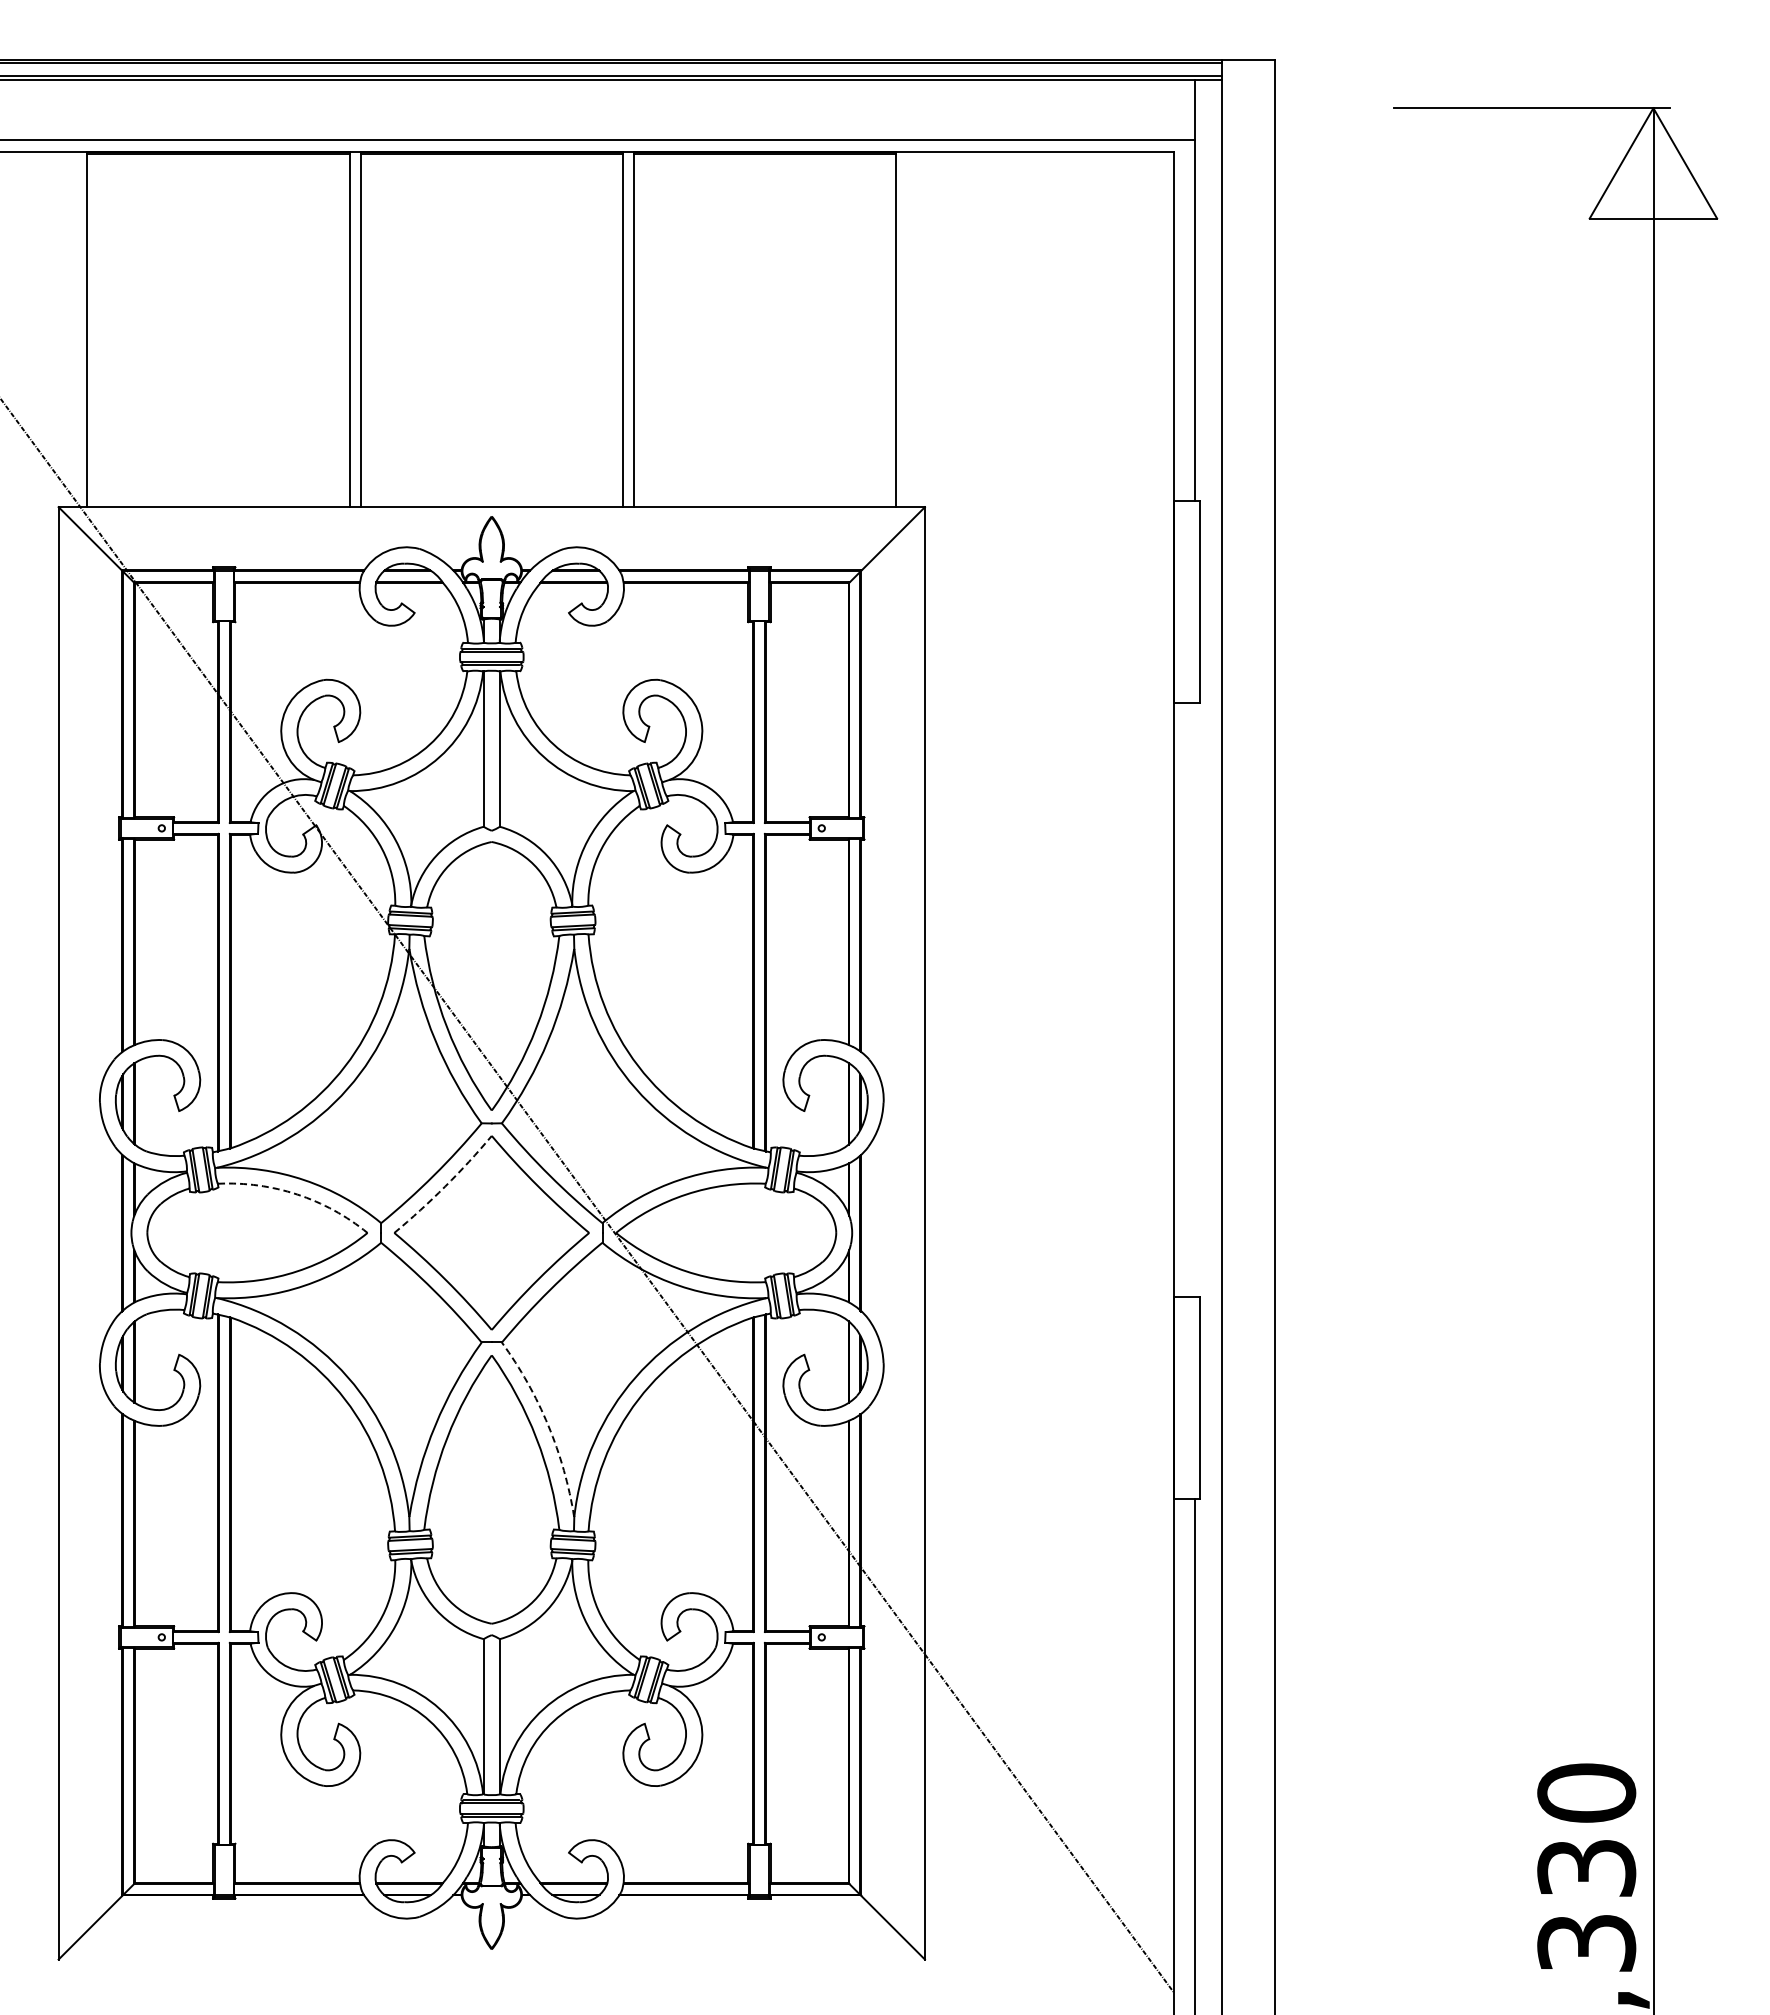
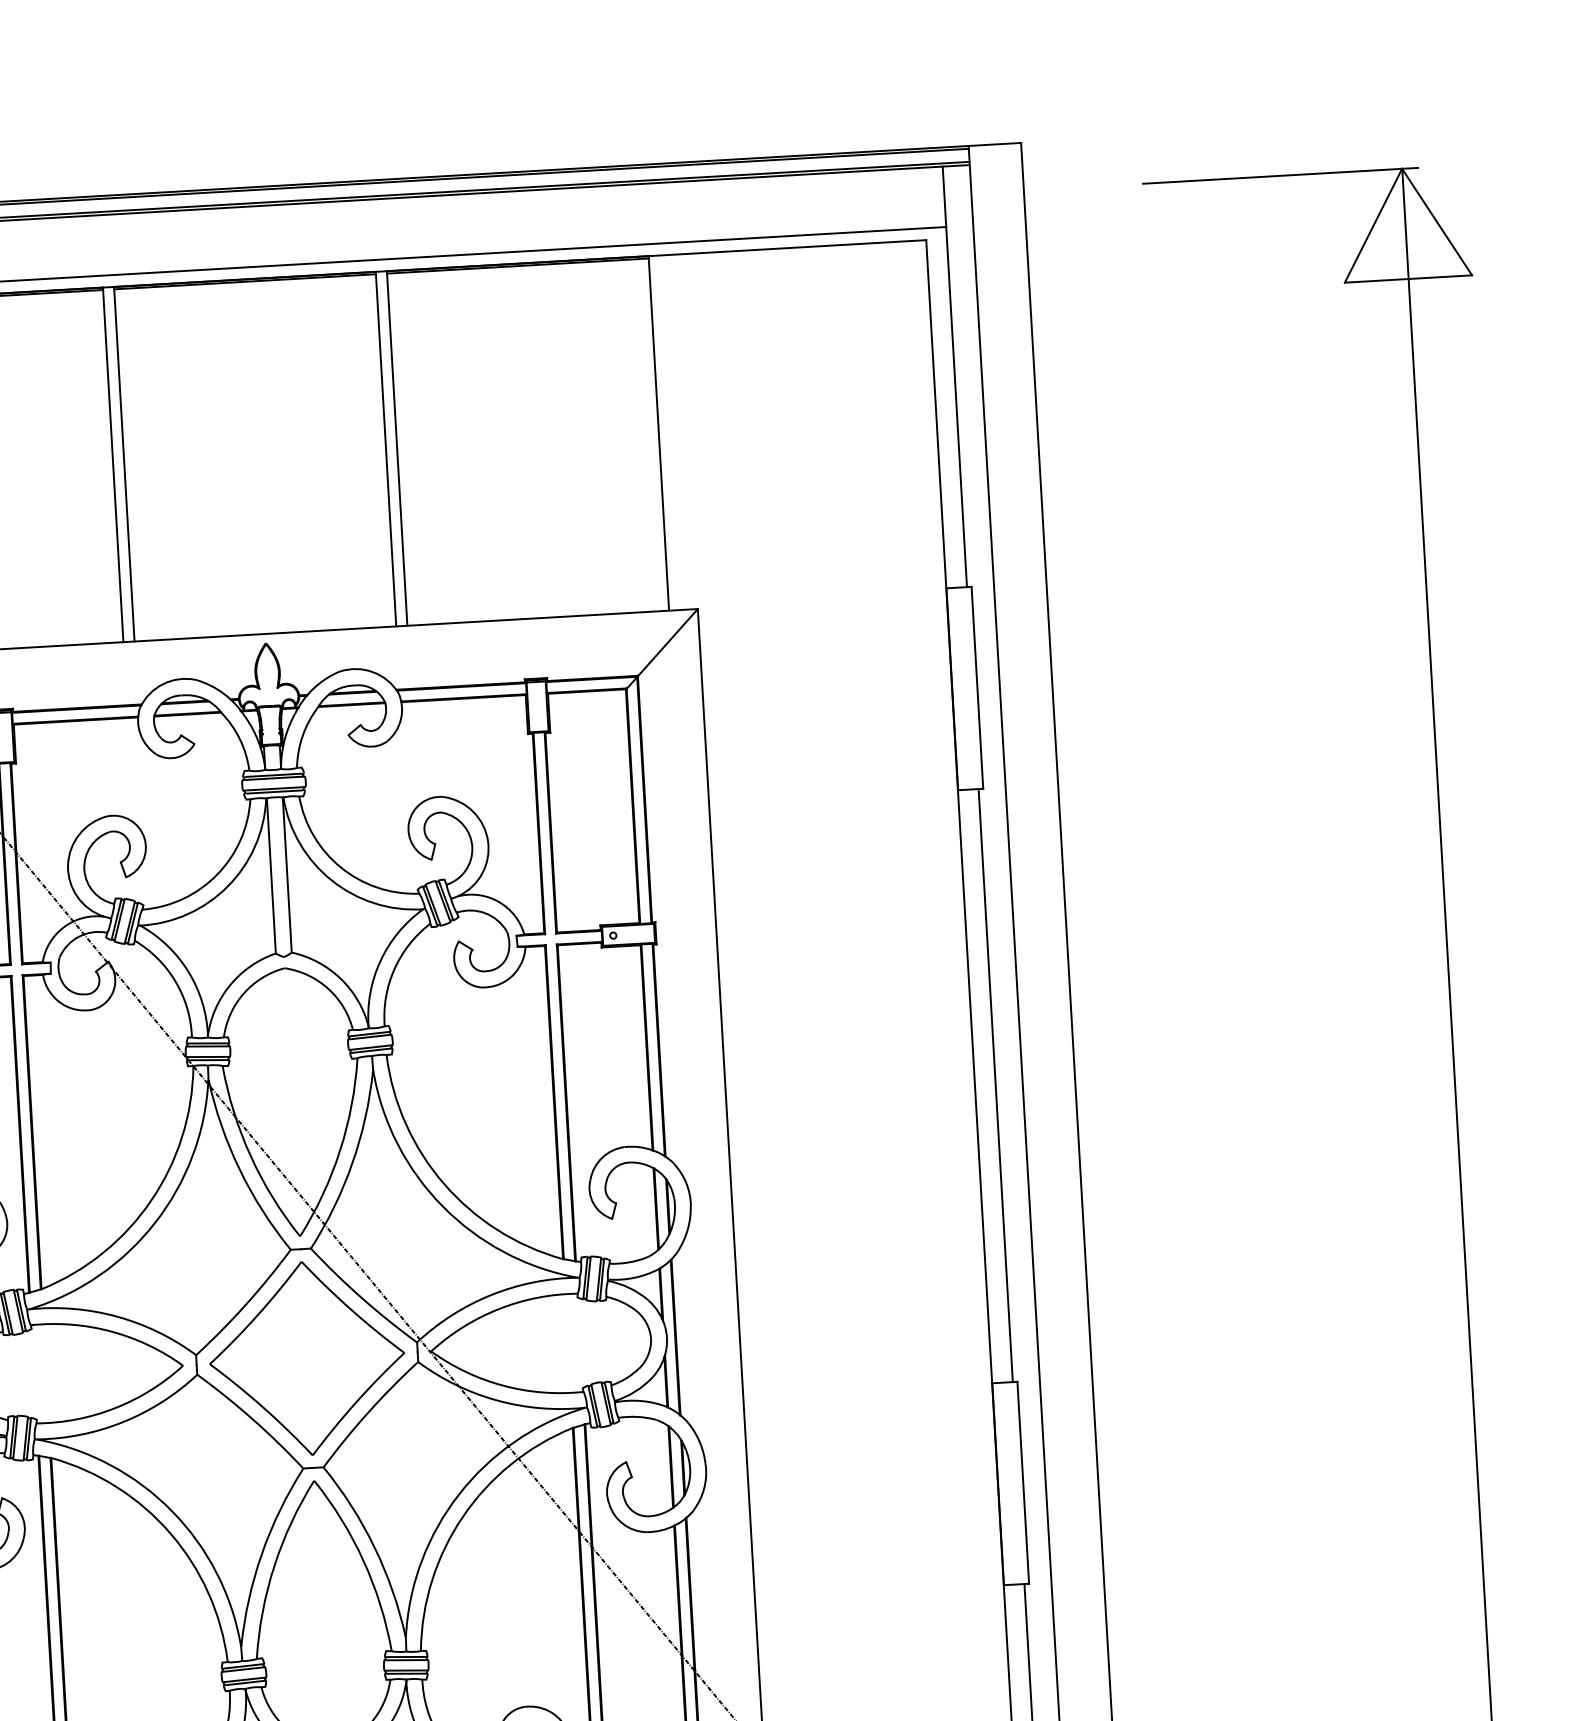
line: (1194, 1000) -> (995, 1086), added
arc: (445, 1186) -> (258, 1314), dashed -> solid
arc: (297, 1194) -> (110, 1331), dashed -> solid
arc: (548, 1425) -> (374, 1547), dashed -> solid

